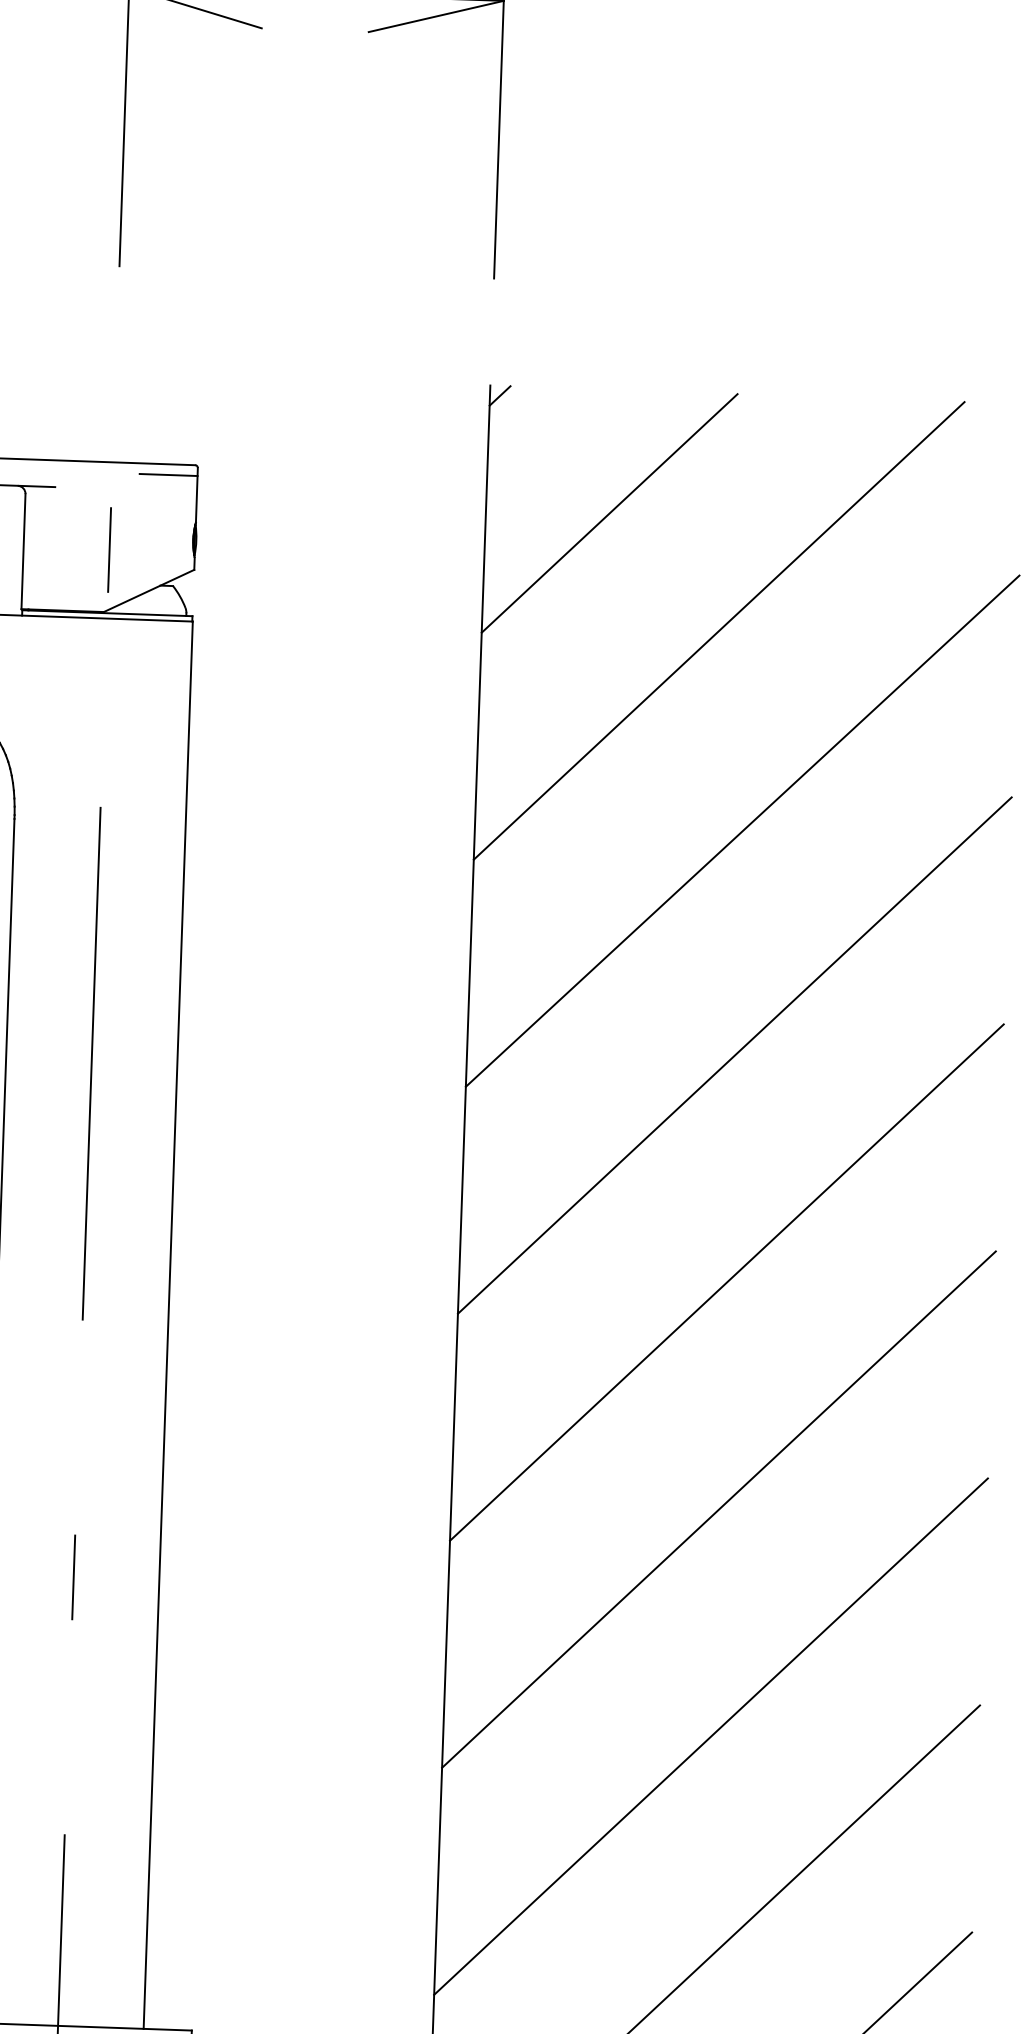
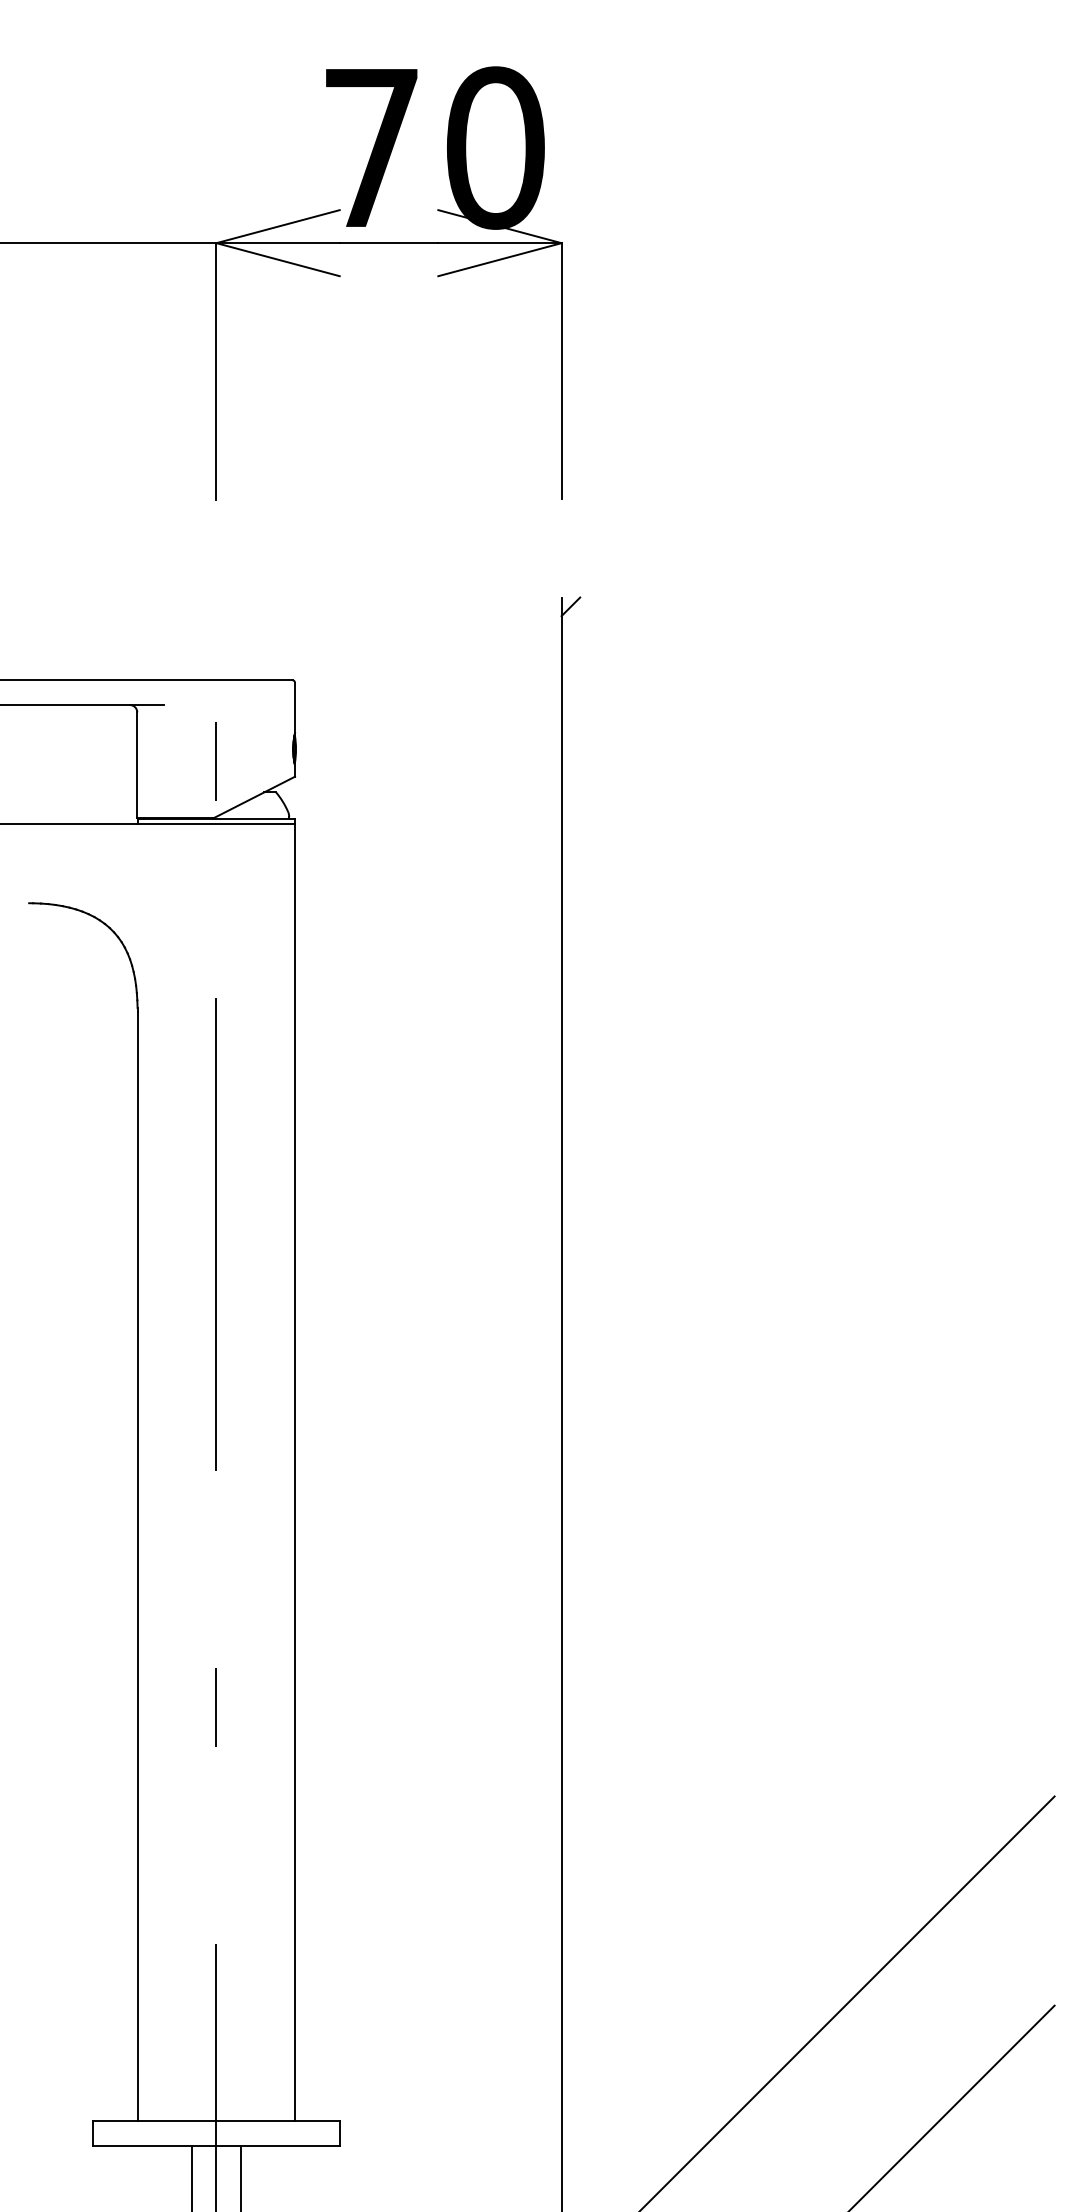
line: (168, 475) -> (268, 690), removed
line: (609, 513) -> (675, 711), removed
line: (718, 630) -> (779, 815), removed
line: (742, 831) -> (807, 999), removed
line: (734, 1054) -> (807, 1205), removed
line: (726, 1281) -> (807, 1414), removed
line: (718, 1509) -> (807, 1624), removed
line: (710, 1736) -> (807, 1833), removed

